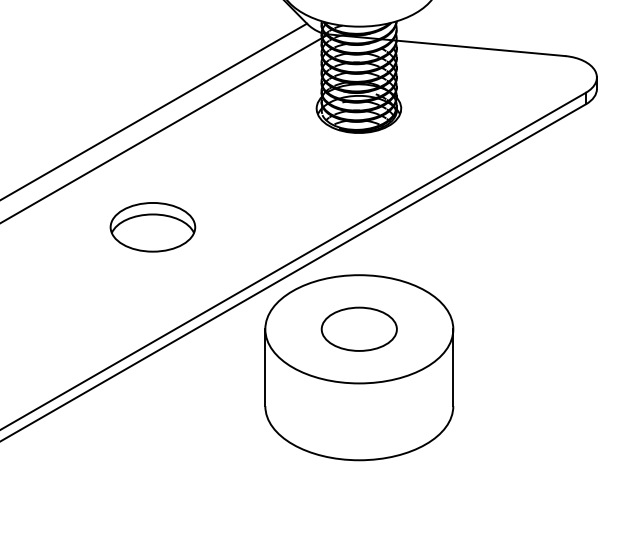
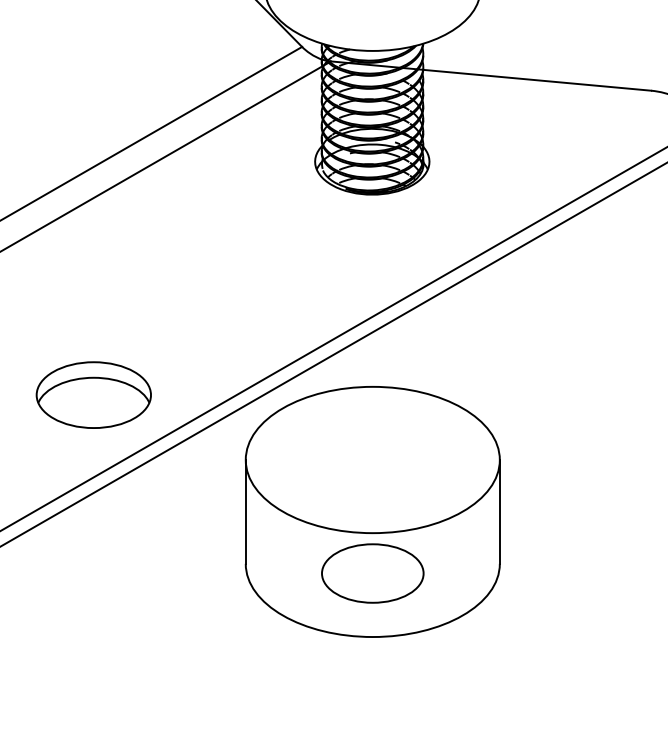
part: (152, 227) -> (93, 395), moved
circle: (358, 328) -> (371, 572), moved

